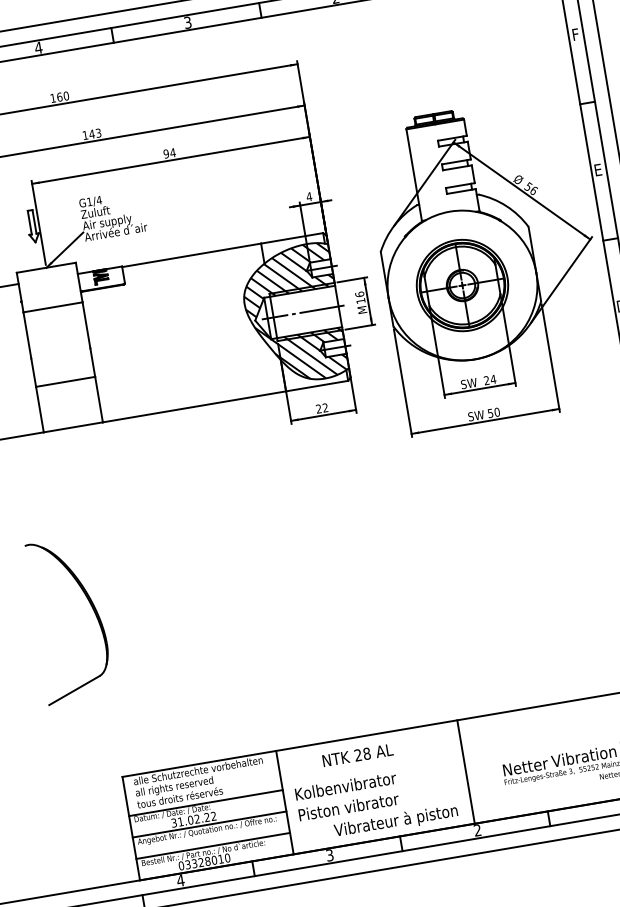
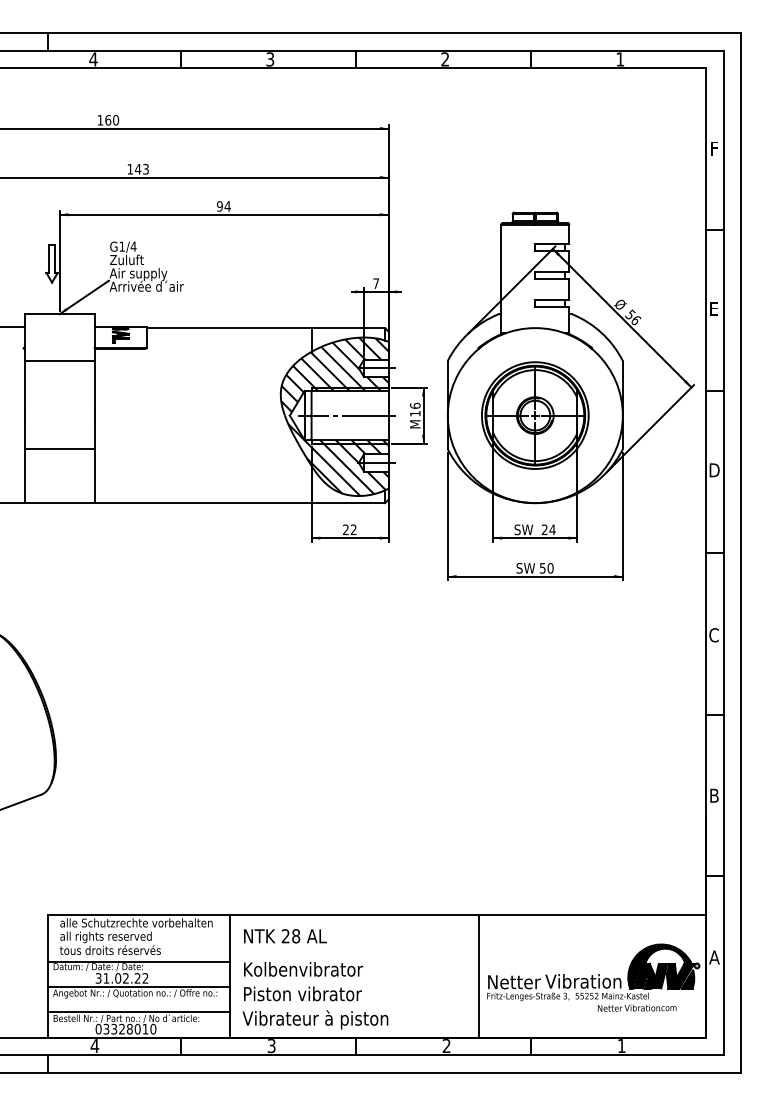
text: (309, 196) -> (376, 283), 4 -> 7
text: (358, 755) -> (285, 936), moved
line: (465, 772) -> (478, 976), moved
text: (396, 821) -> (315, 1019), moved

